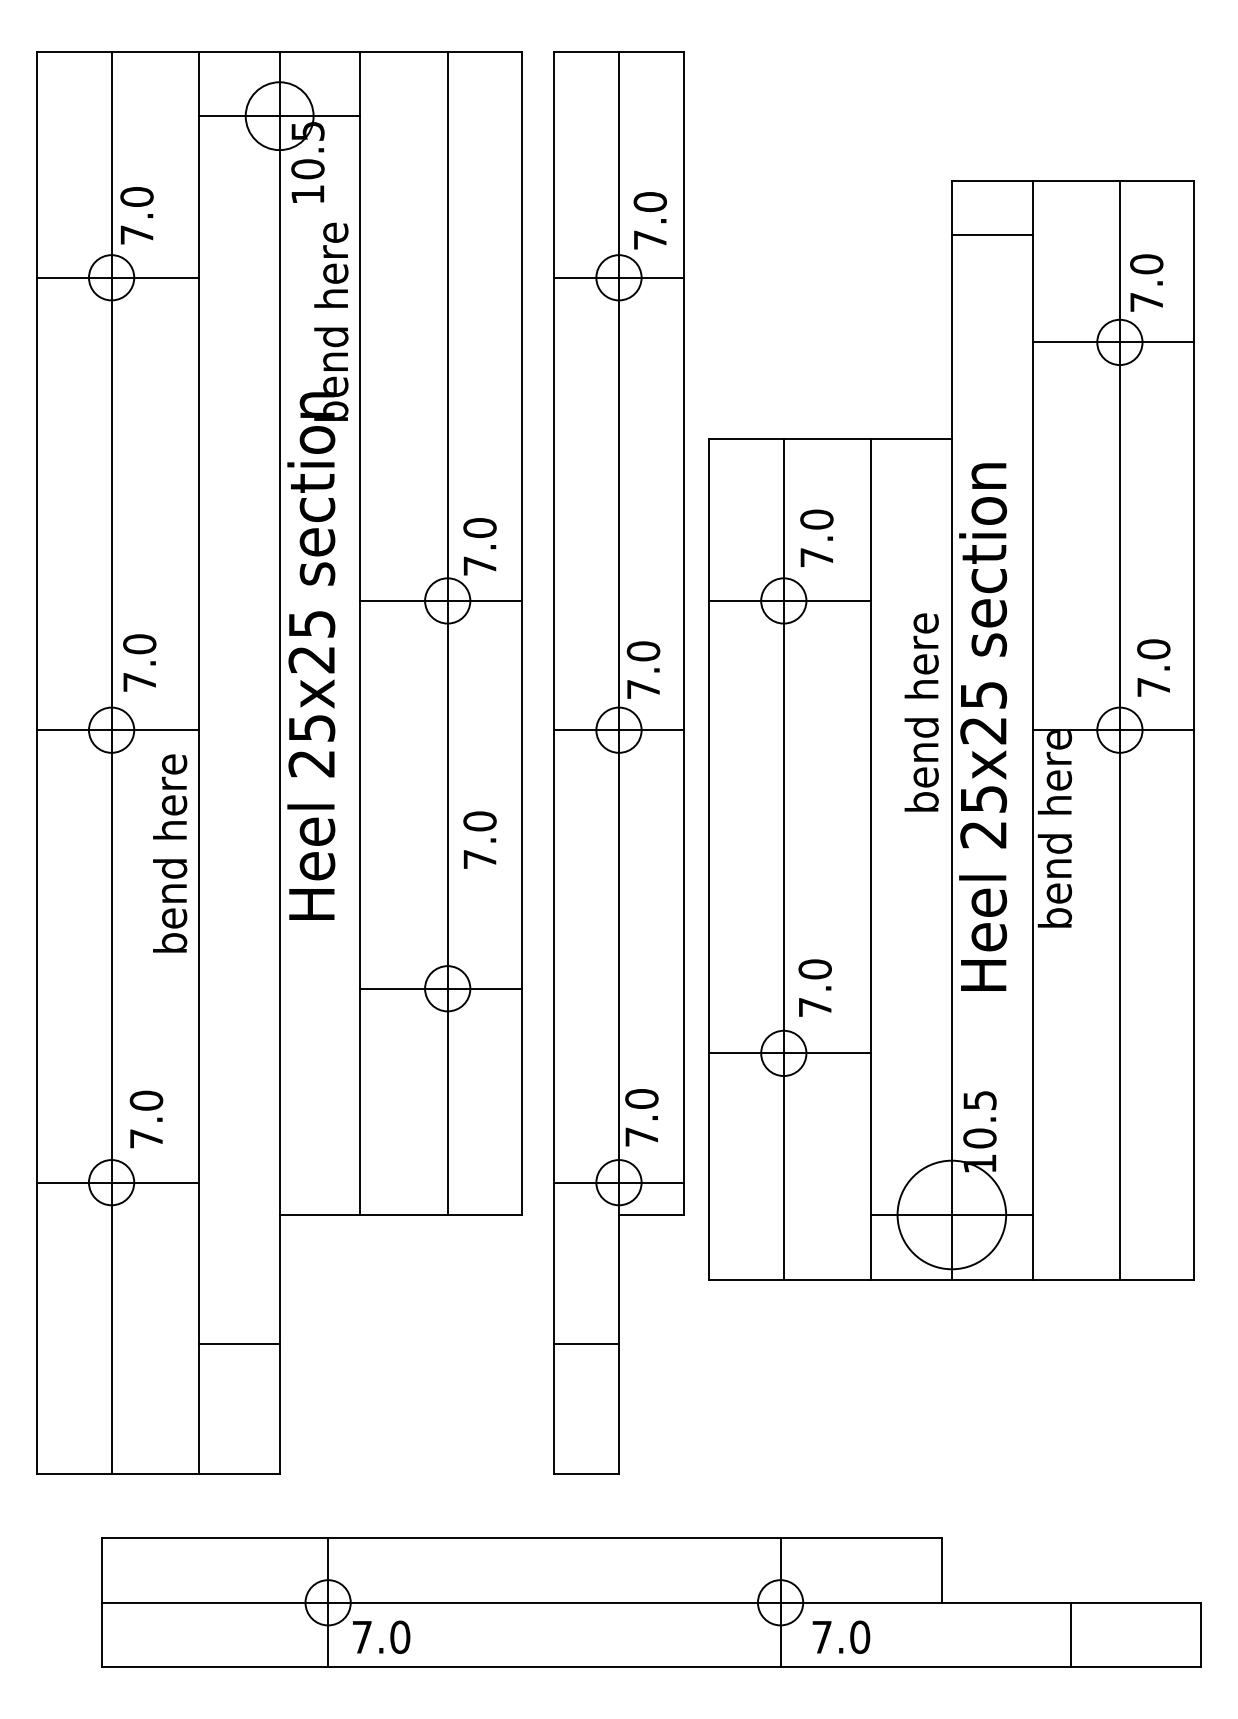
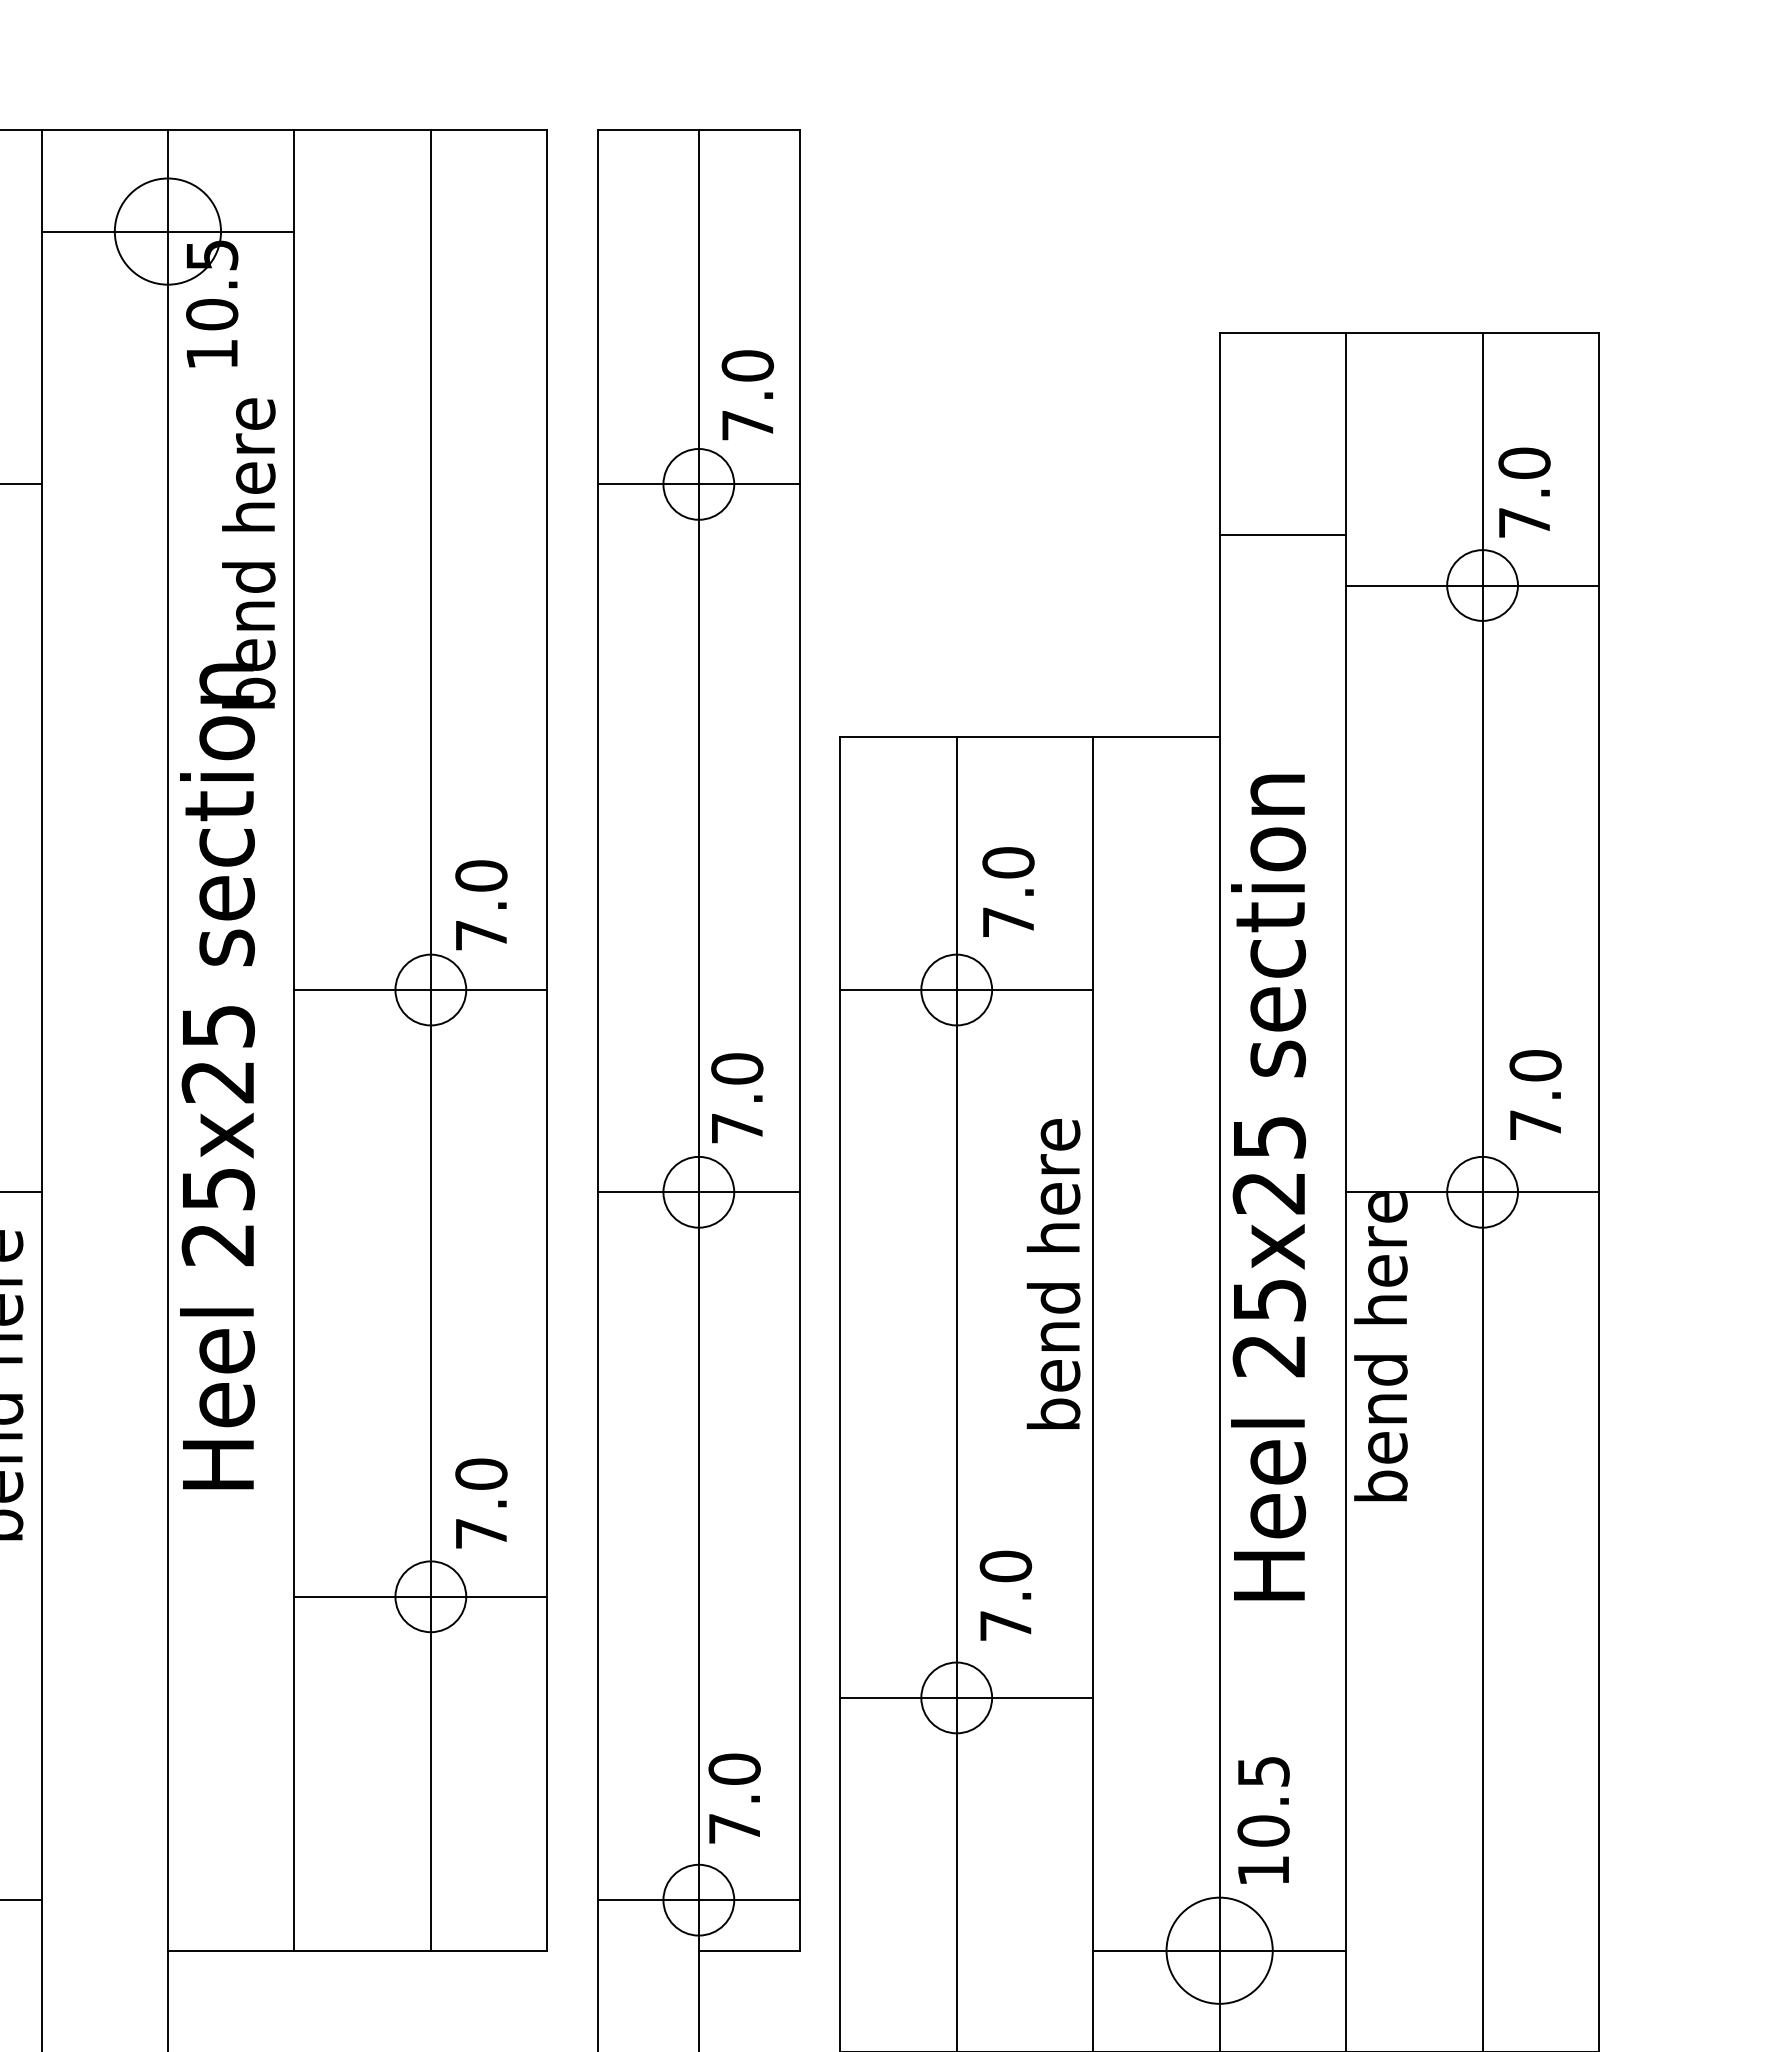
line: (991, 235) -> (1281, 535), moved
text: (921, 712) -> (1053, 1274), moved
text: (479, 839) -> (480, 1502), moved
circle: (951, 1214) -> (1219, 1949), size x0.62

